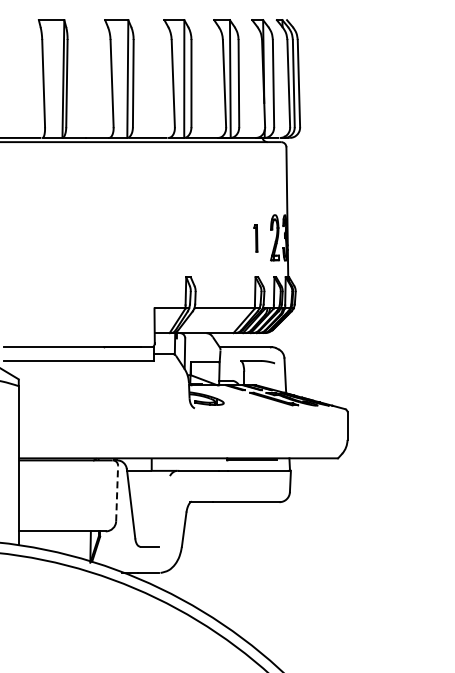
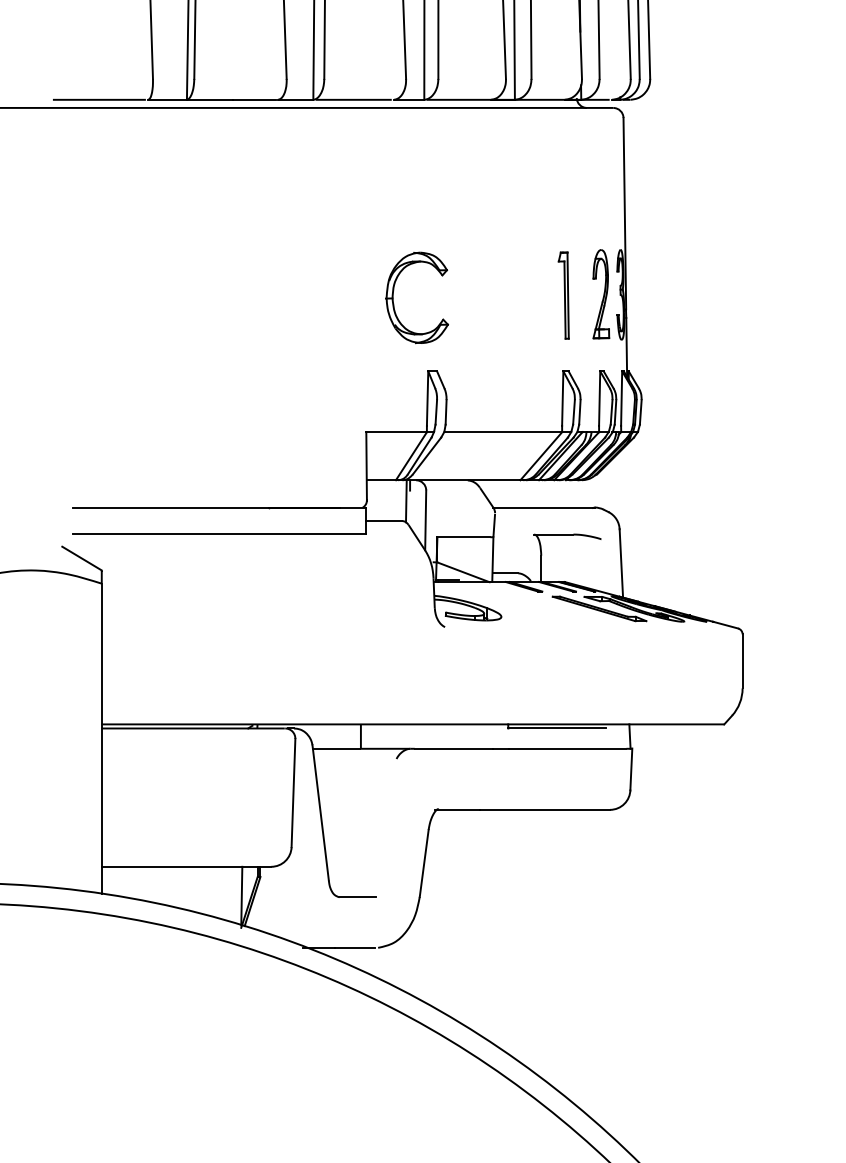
part: (255, 238) -> (563, 295), size x1.67
part: (169, 242) -> (395, 303), added
line: (117, 493) -> (294, 792), dashed -> solid

